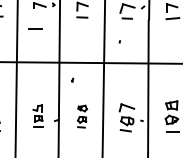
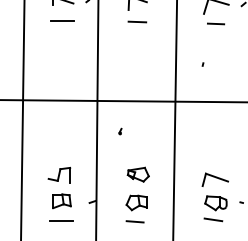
line: (35, 28) -> (62, 20), moved
part: (37, 115) -> (59, 193), size x1.43
part: (82, 116) -> (137, 194), size x1.43

